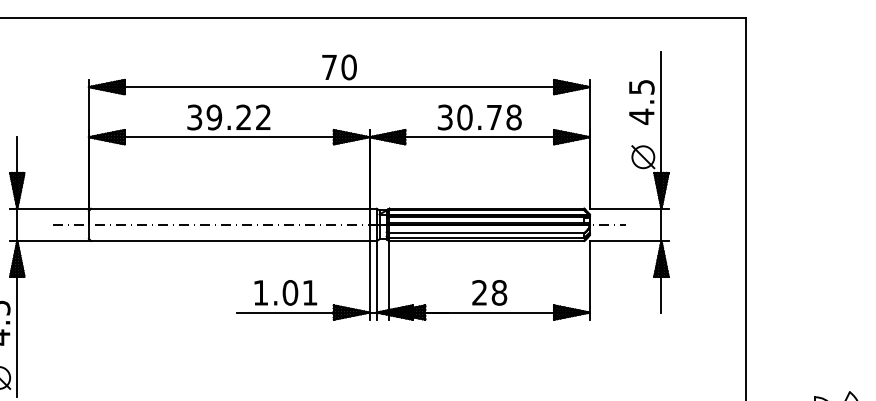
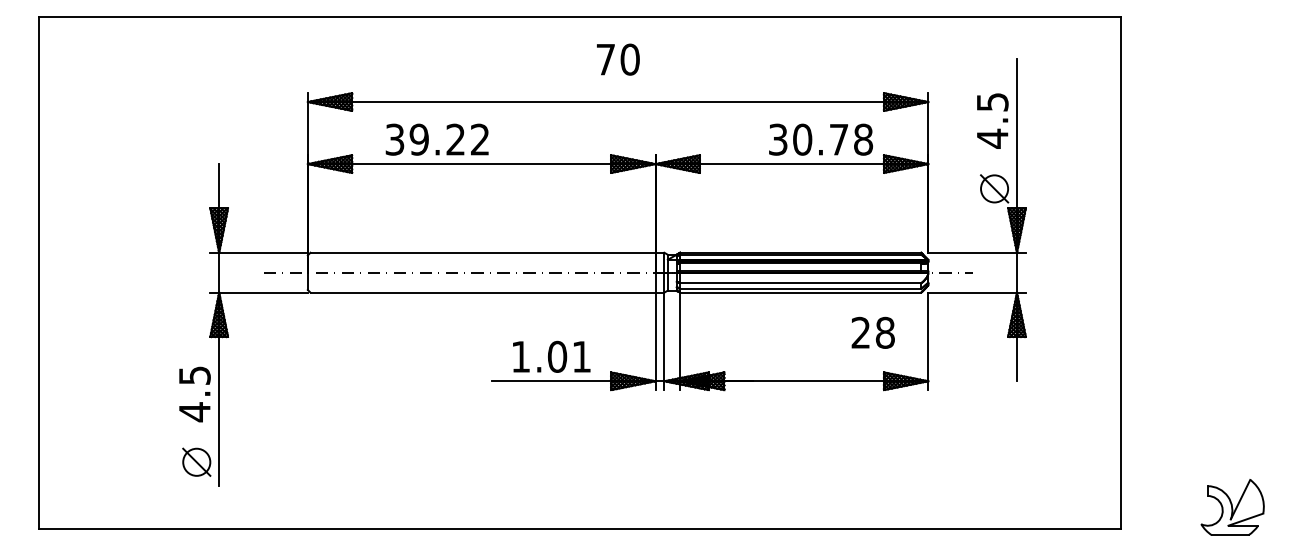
text: (339, 67) -> (618, 59), moved
text: (228, 117) -> (436, 139), moved
text: (480, 117) -> (821, 139), moved
text: (489, 292) -> (872, 332), moved

